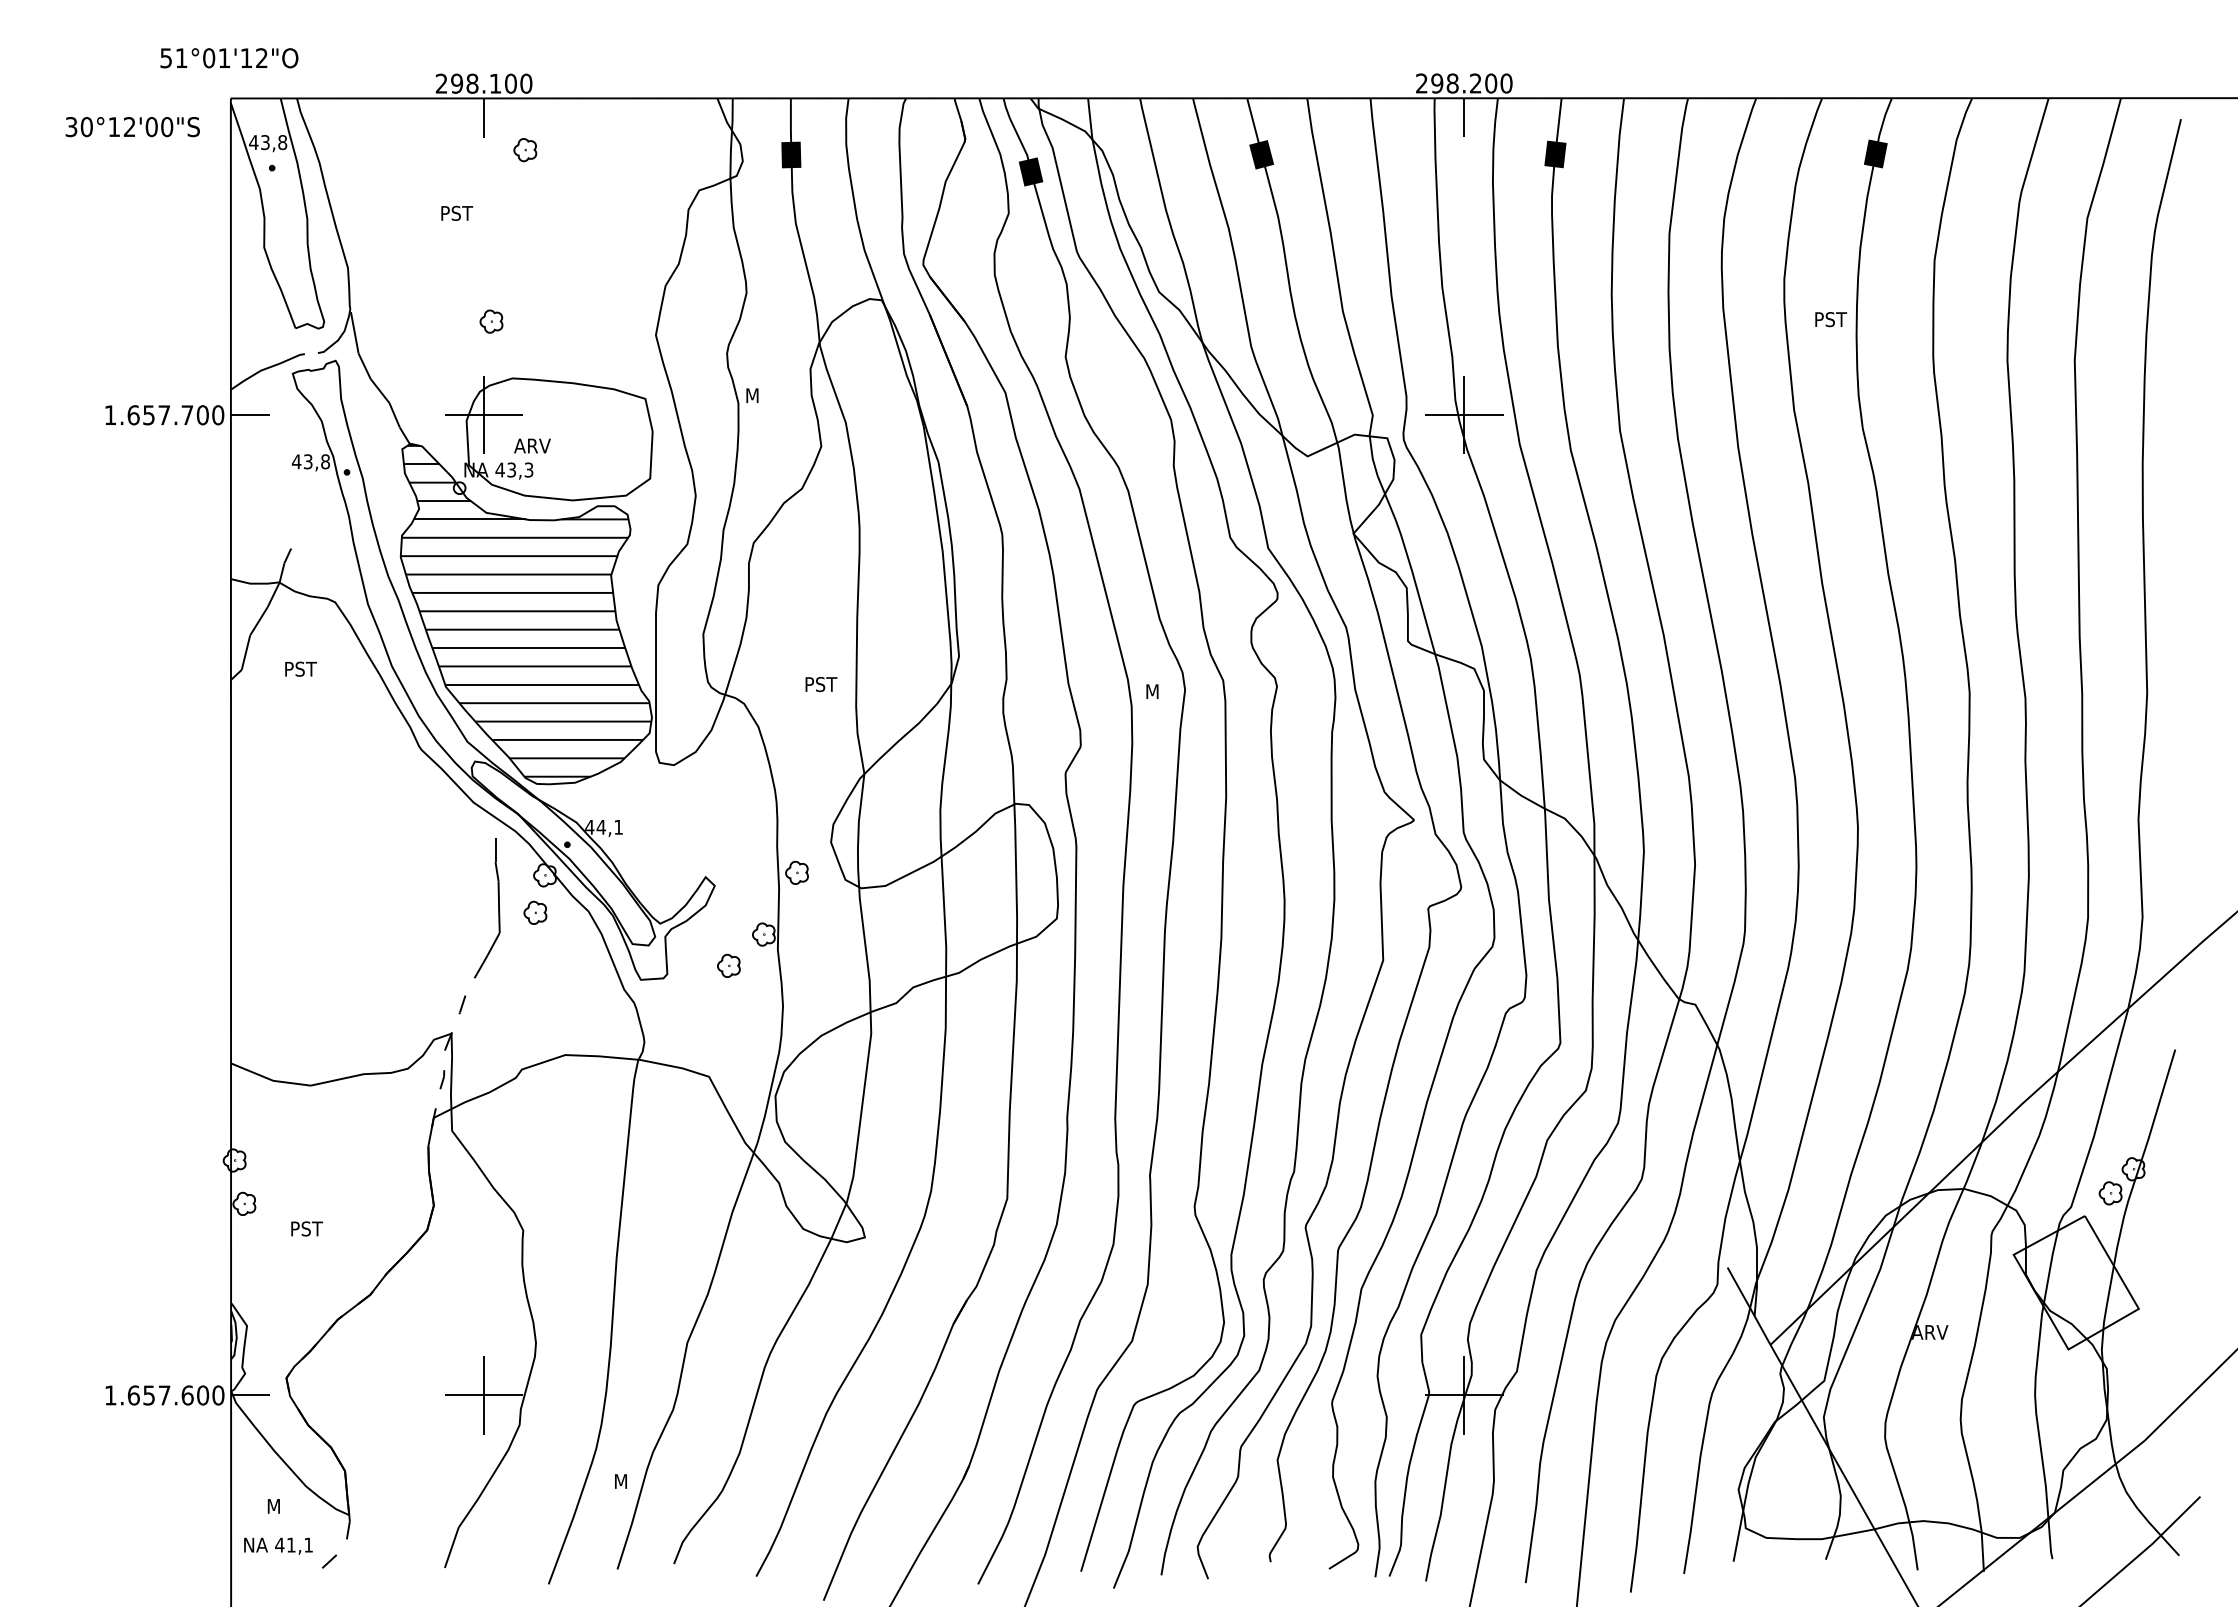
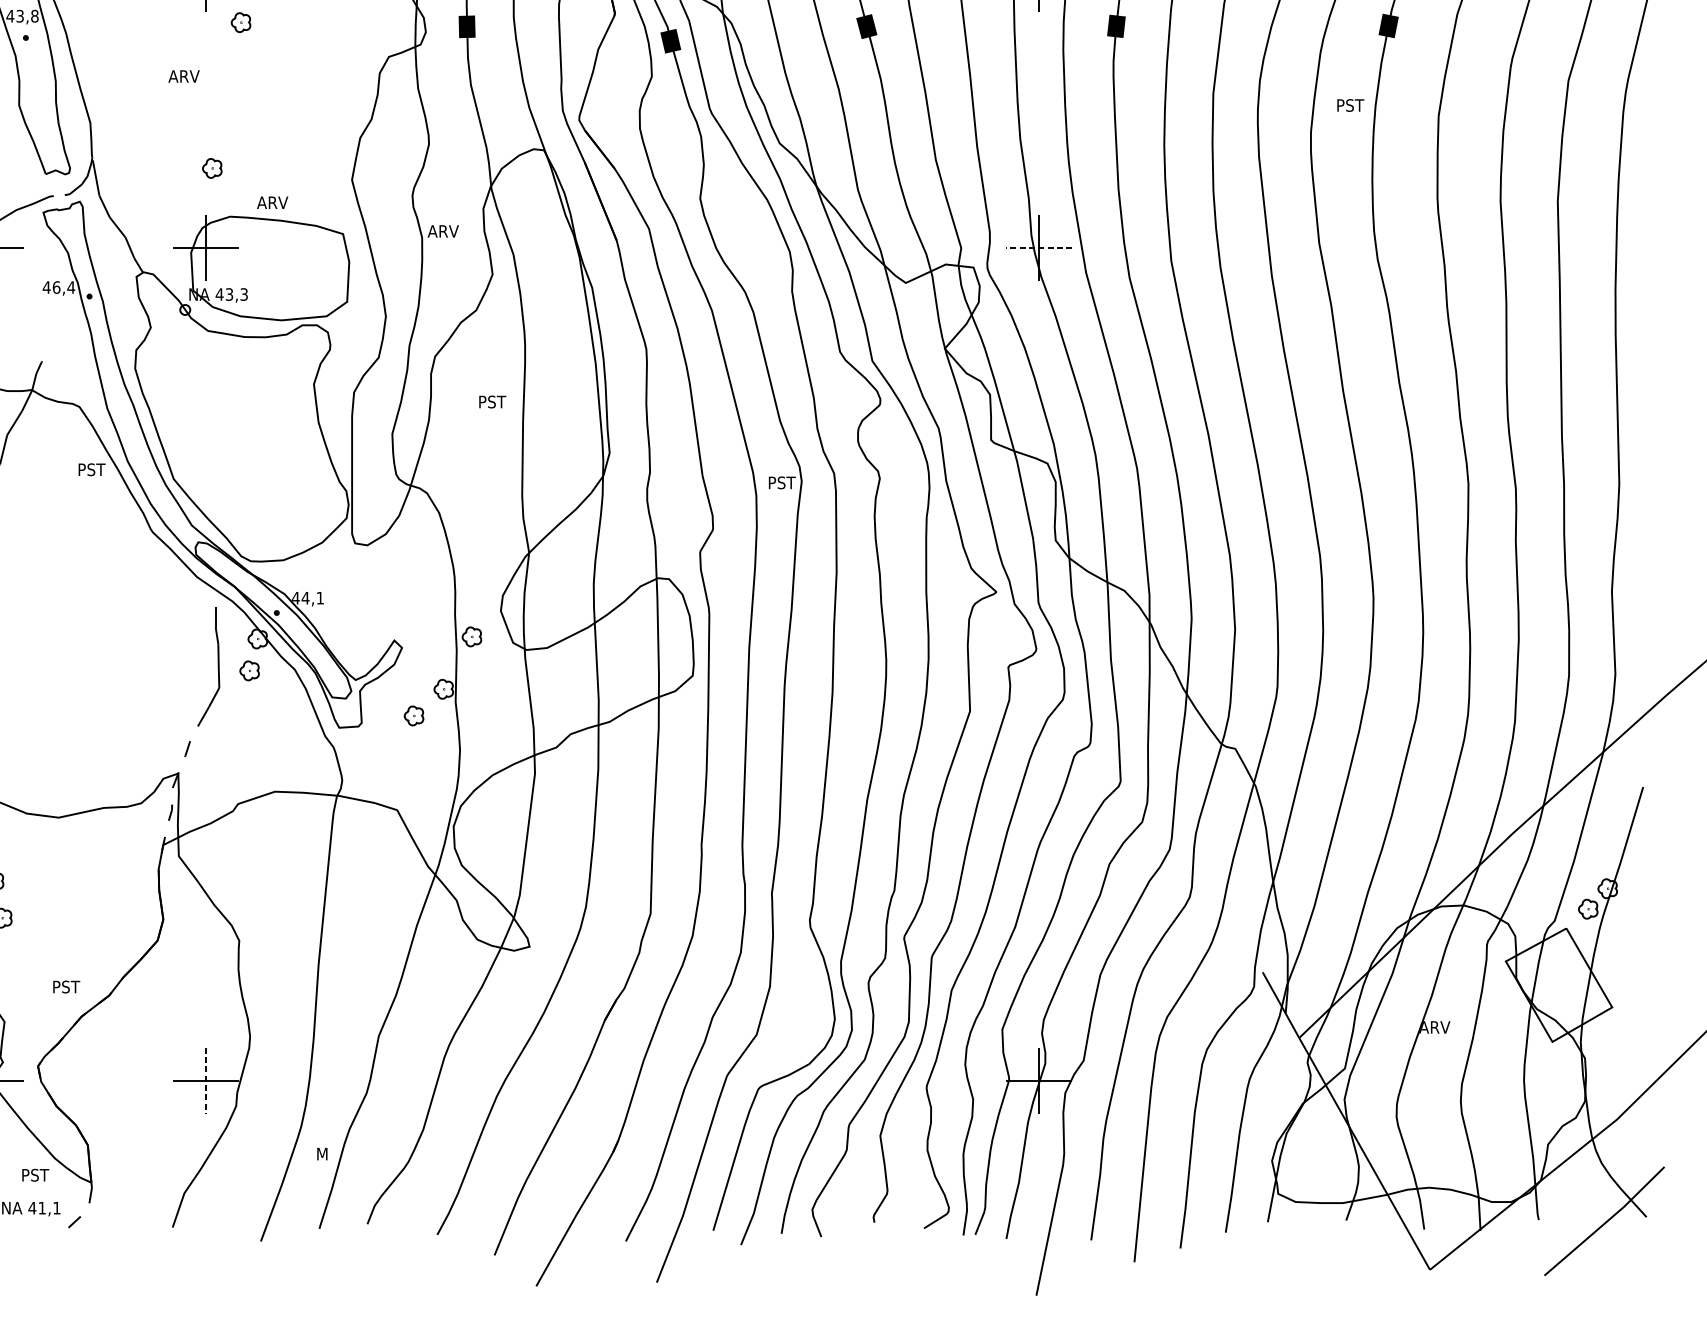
text: (457, 212) -> (183, 75), PST -> ARV
text: (1831, 319) -> (1351, 105), moved
text: (763, 395) -> (443, 231), M -> ARV
line: (1463, 415) -> (1038, 248), solid -> dashed
text: (532, 445) -> (272, 202), moved
text: (316, 461) -> (63, 287), 43,8 -> 46,4
hatch: (525, 610) -> (241, 413), removed
text: (300, 668) -> (91, 469), moved
text: (821, 684) -> (492, 402), moved
text: (1163, 691) -> (783, 482), M -> PST
text: (307, 1228) -> (67, 986), moved
line: (484, 1395) -> (206, 1081), solid -> dashed
text: (284, 1505) -> (36, 1174), M -> PST

